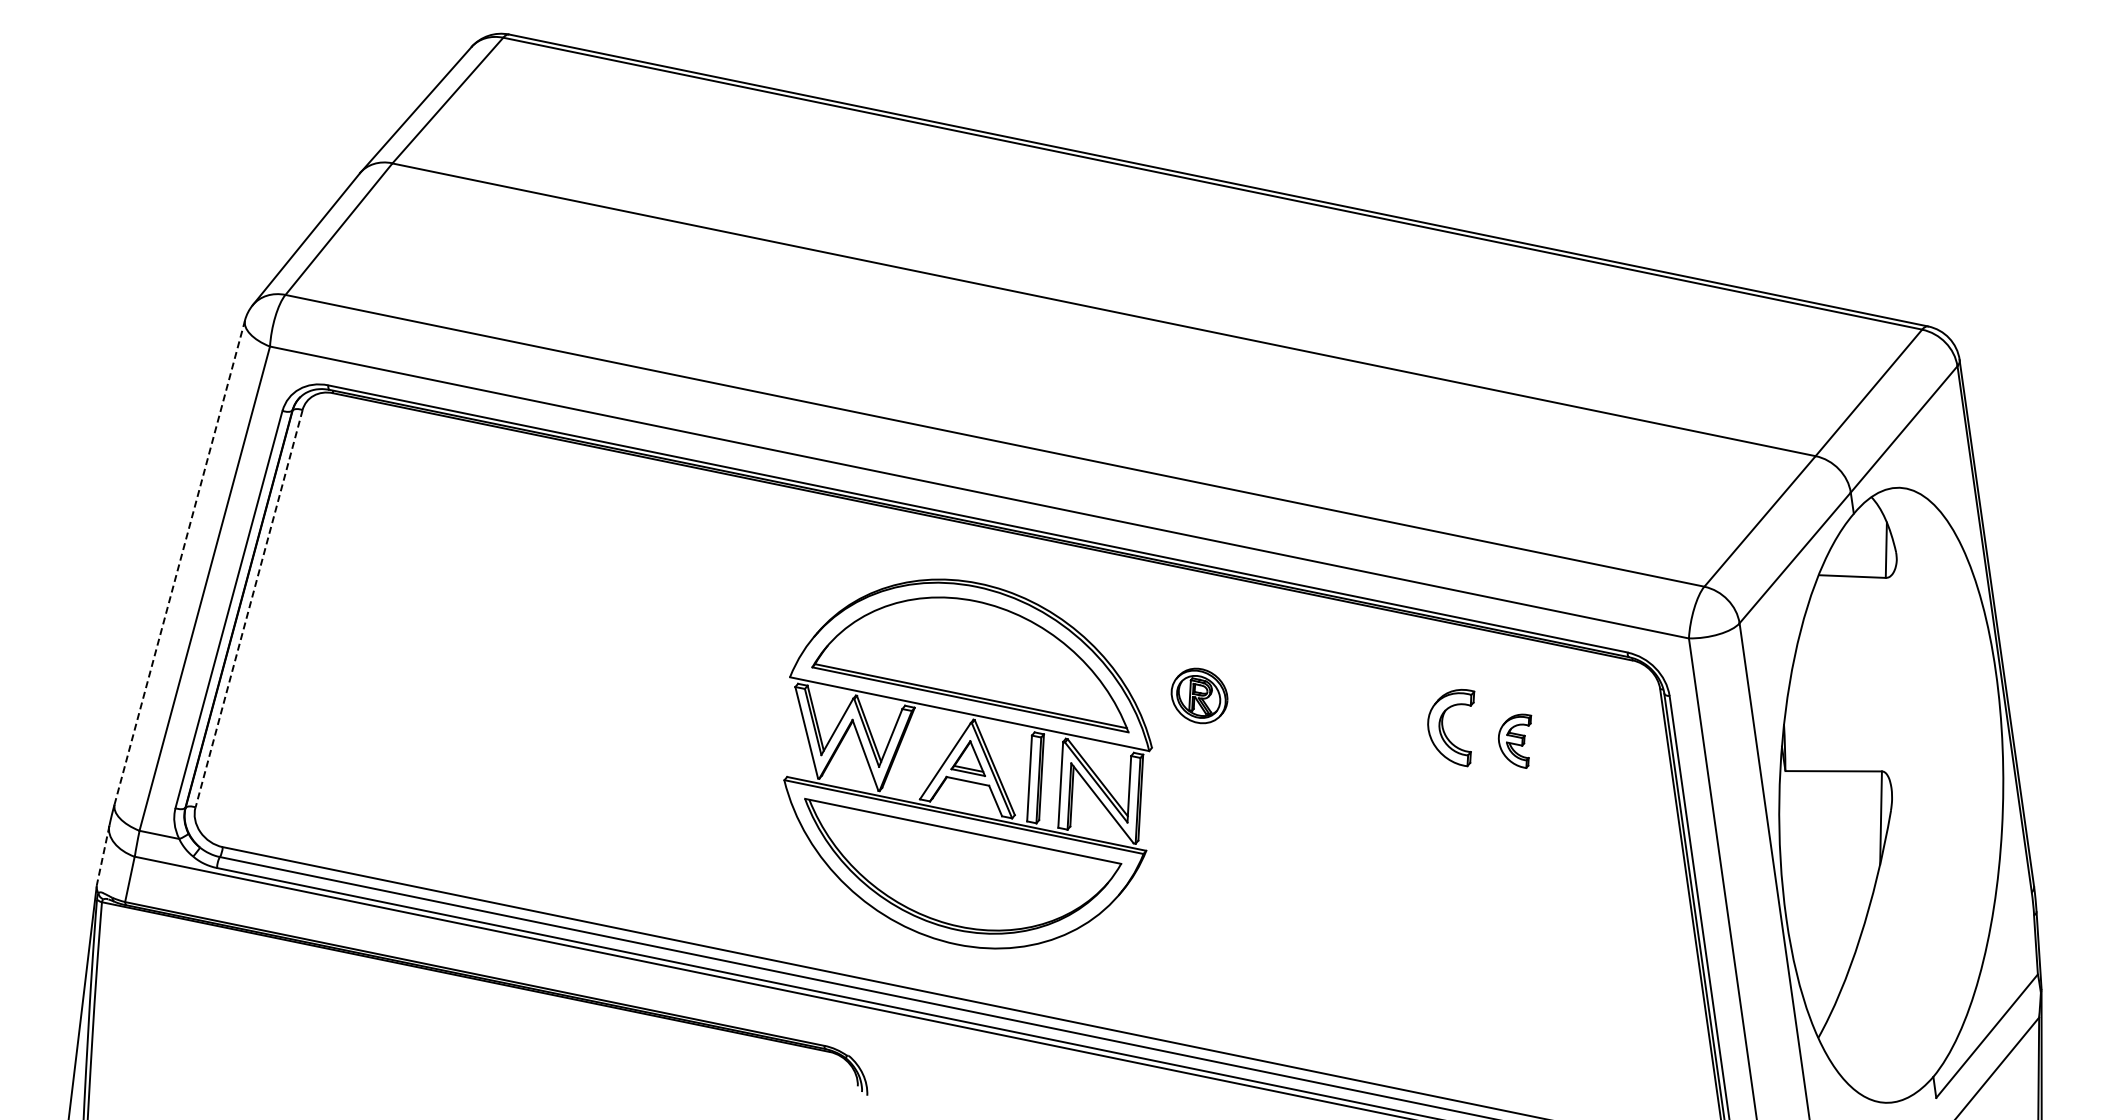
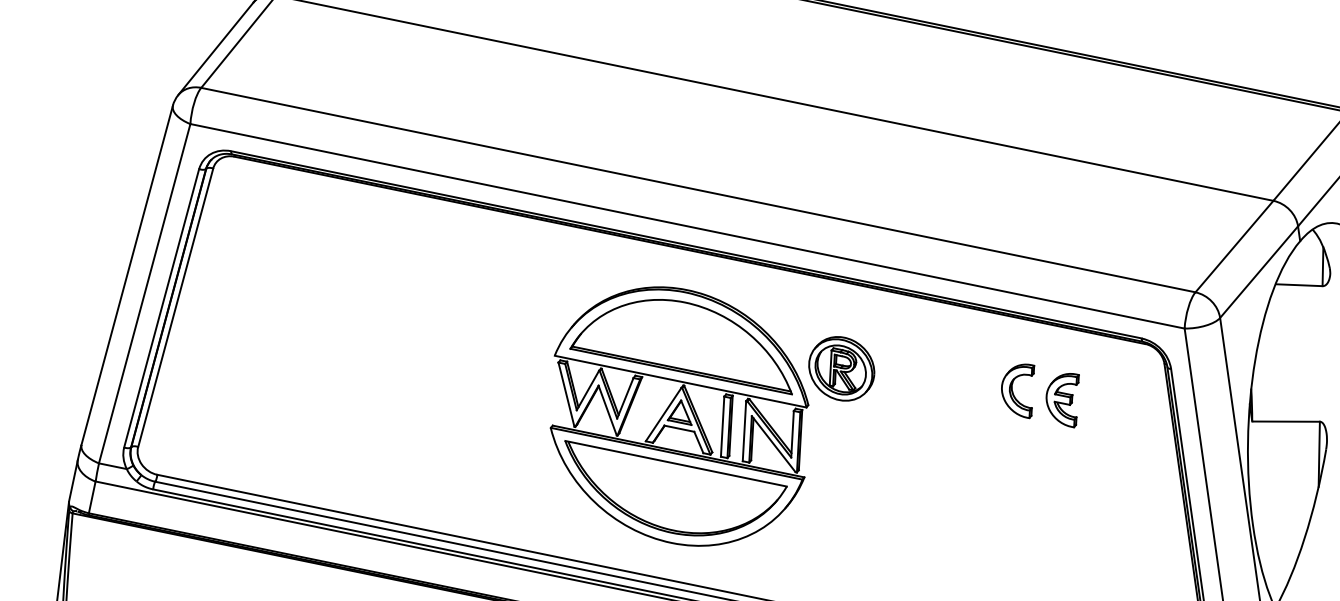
line: (179, 562) -> (126, 275), dashed -> solid
line: (249, 608) -> (176, 307), dashed -> solid
part: (1199, 695) -> (841, 368), size x1.67
part: (1514, 741) -> (1062, 400), size x1.43
line: (103, 855) -> (73, 480), dashed -> solid

